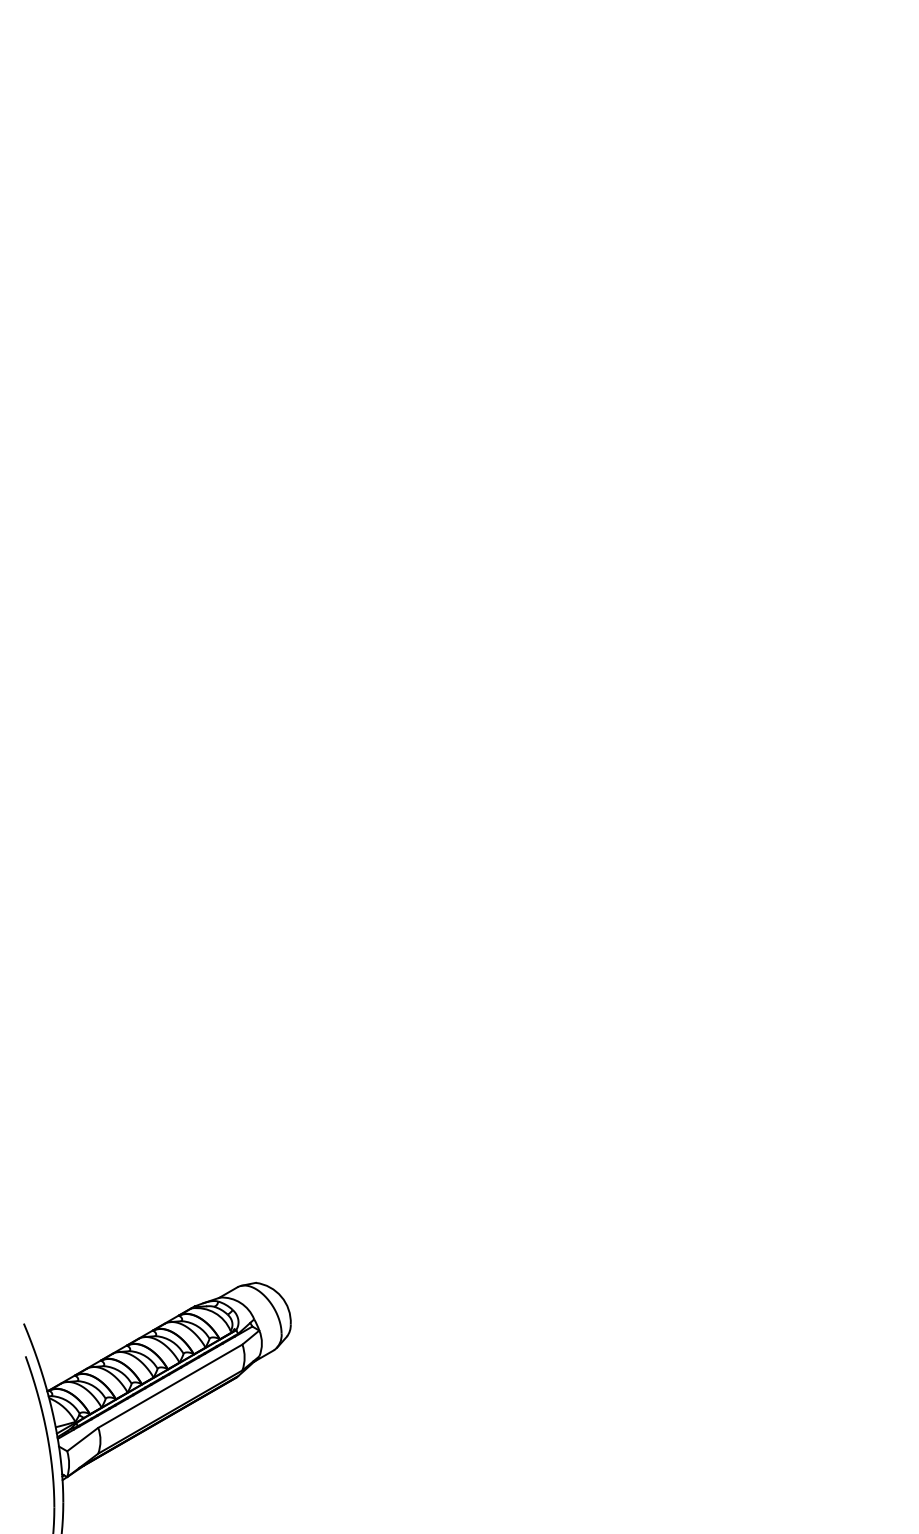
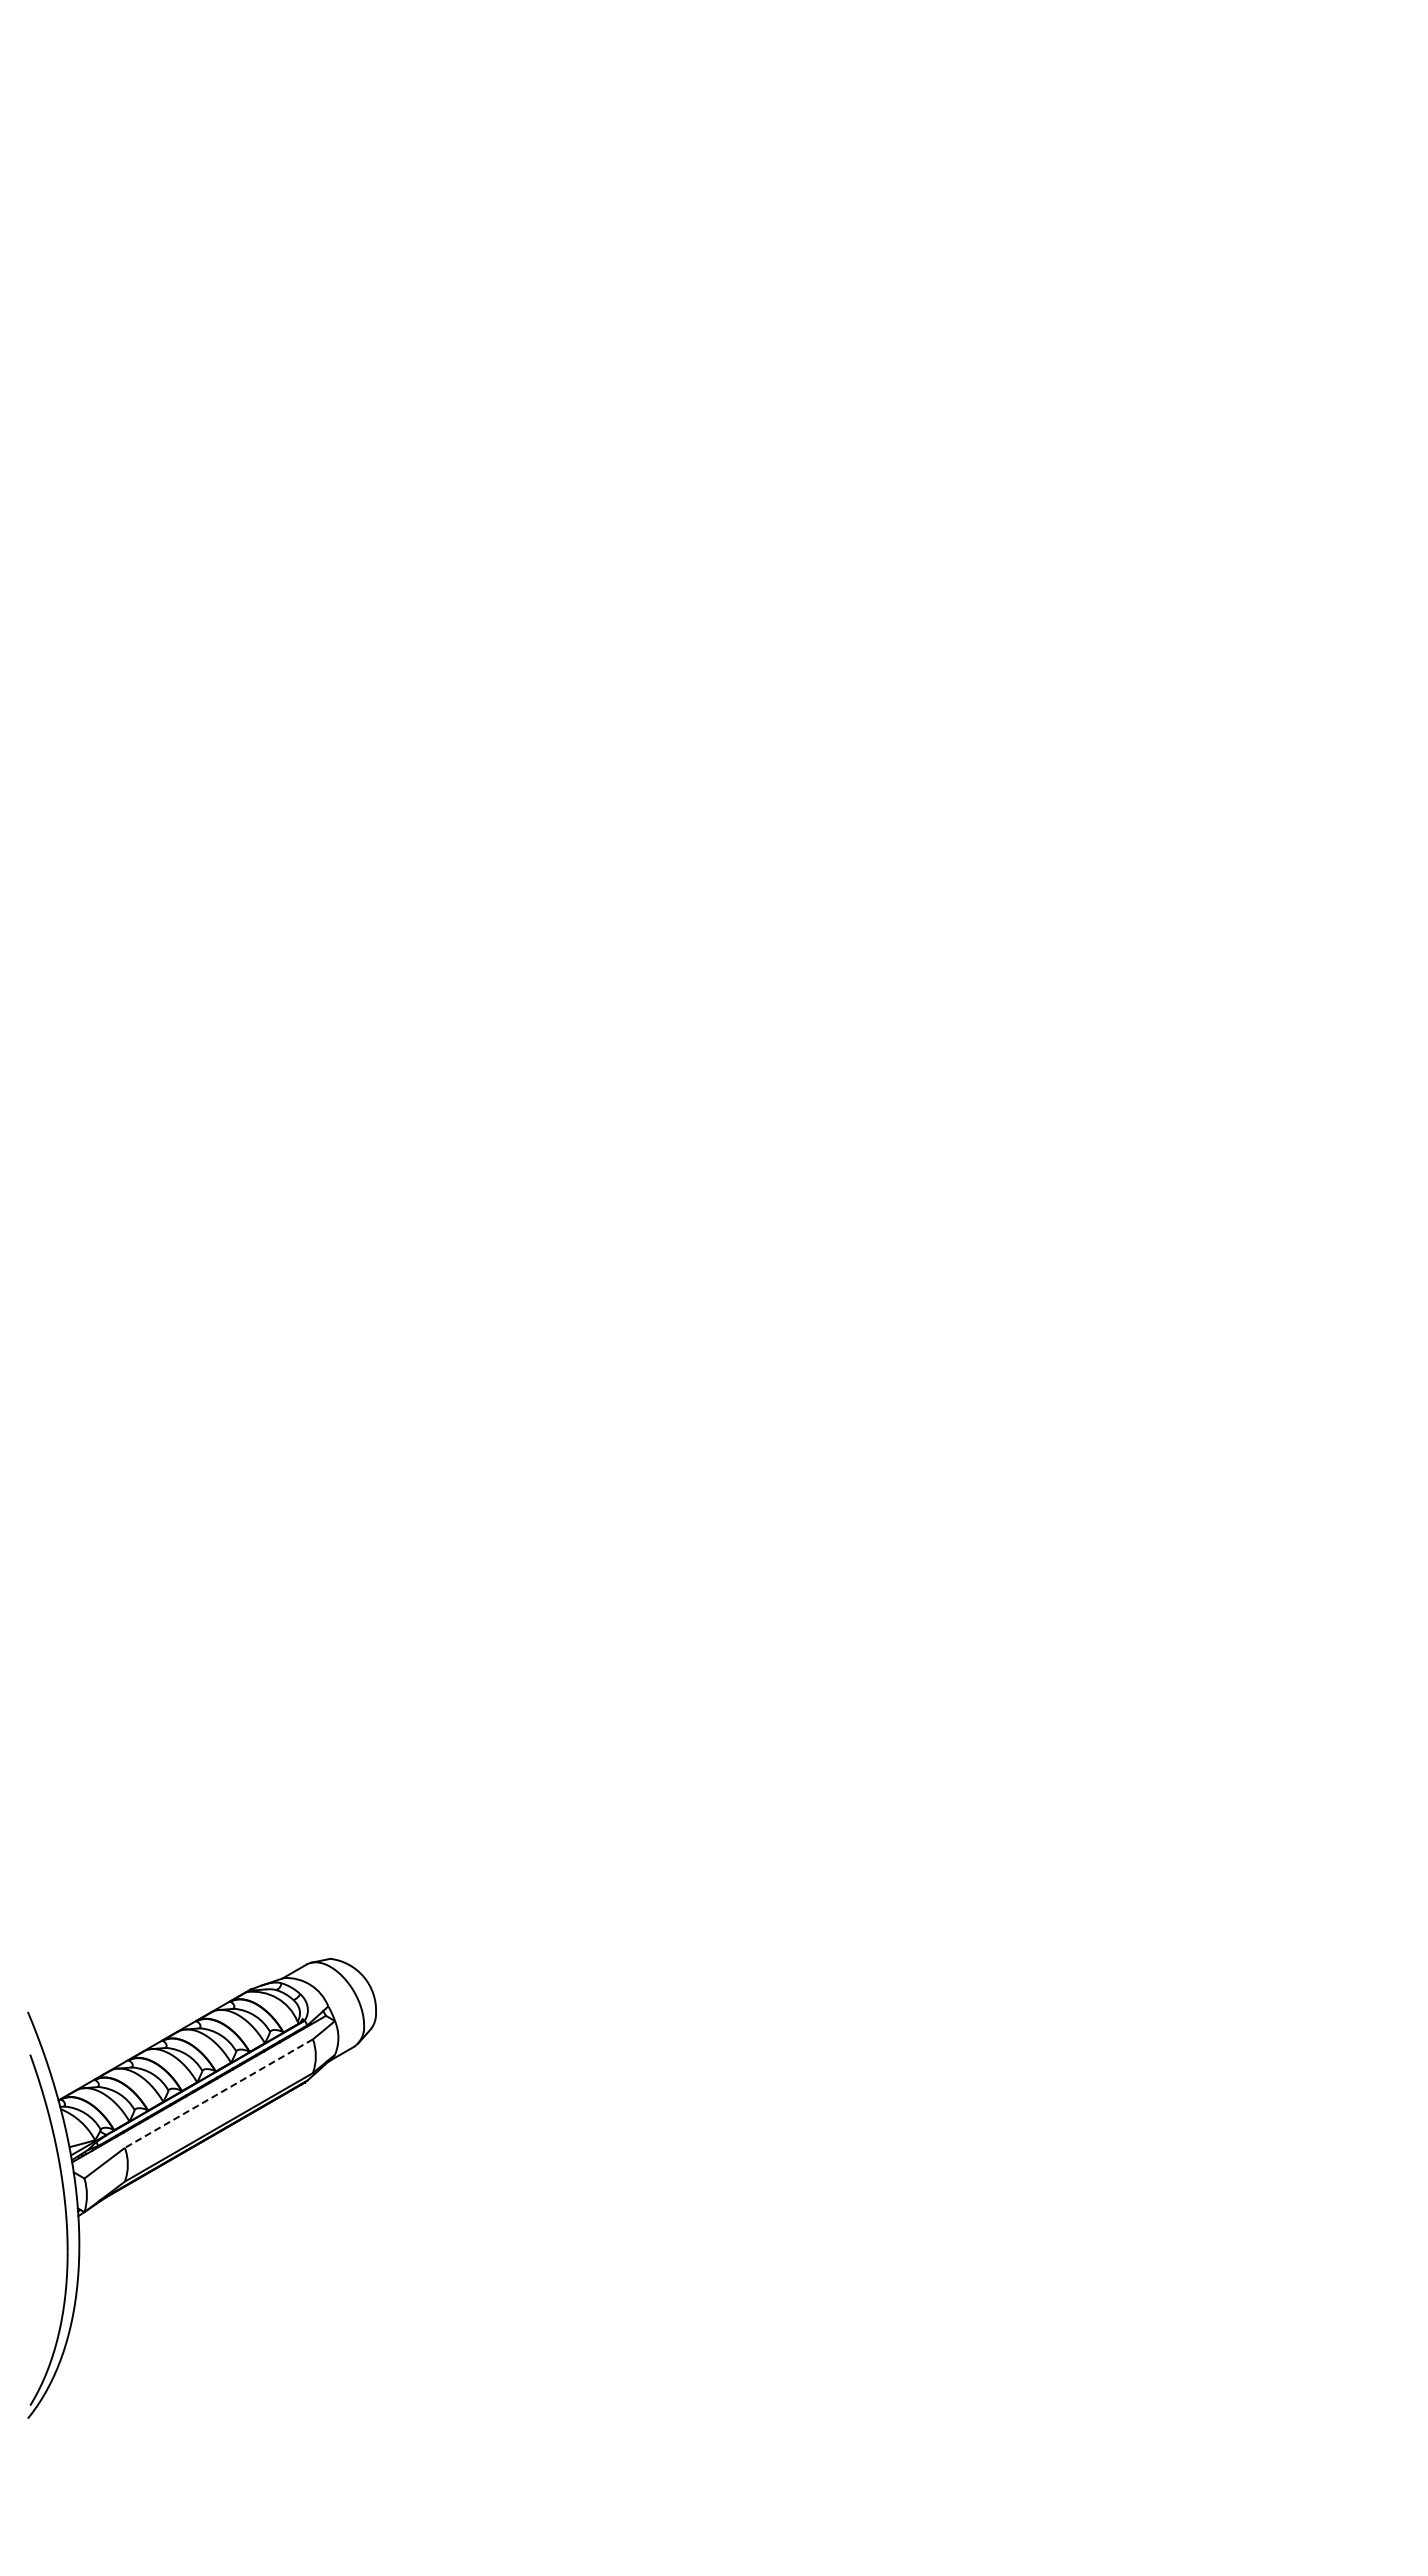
line: (169, 1386) -> (218, 2093), solid -> dashed

